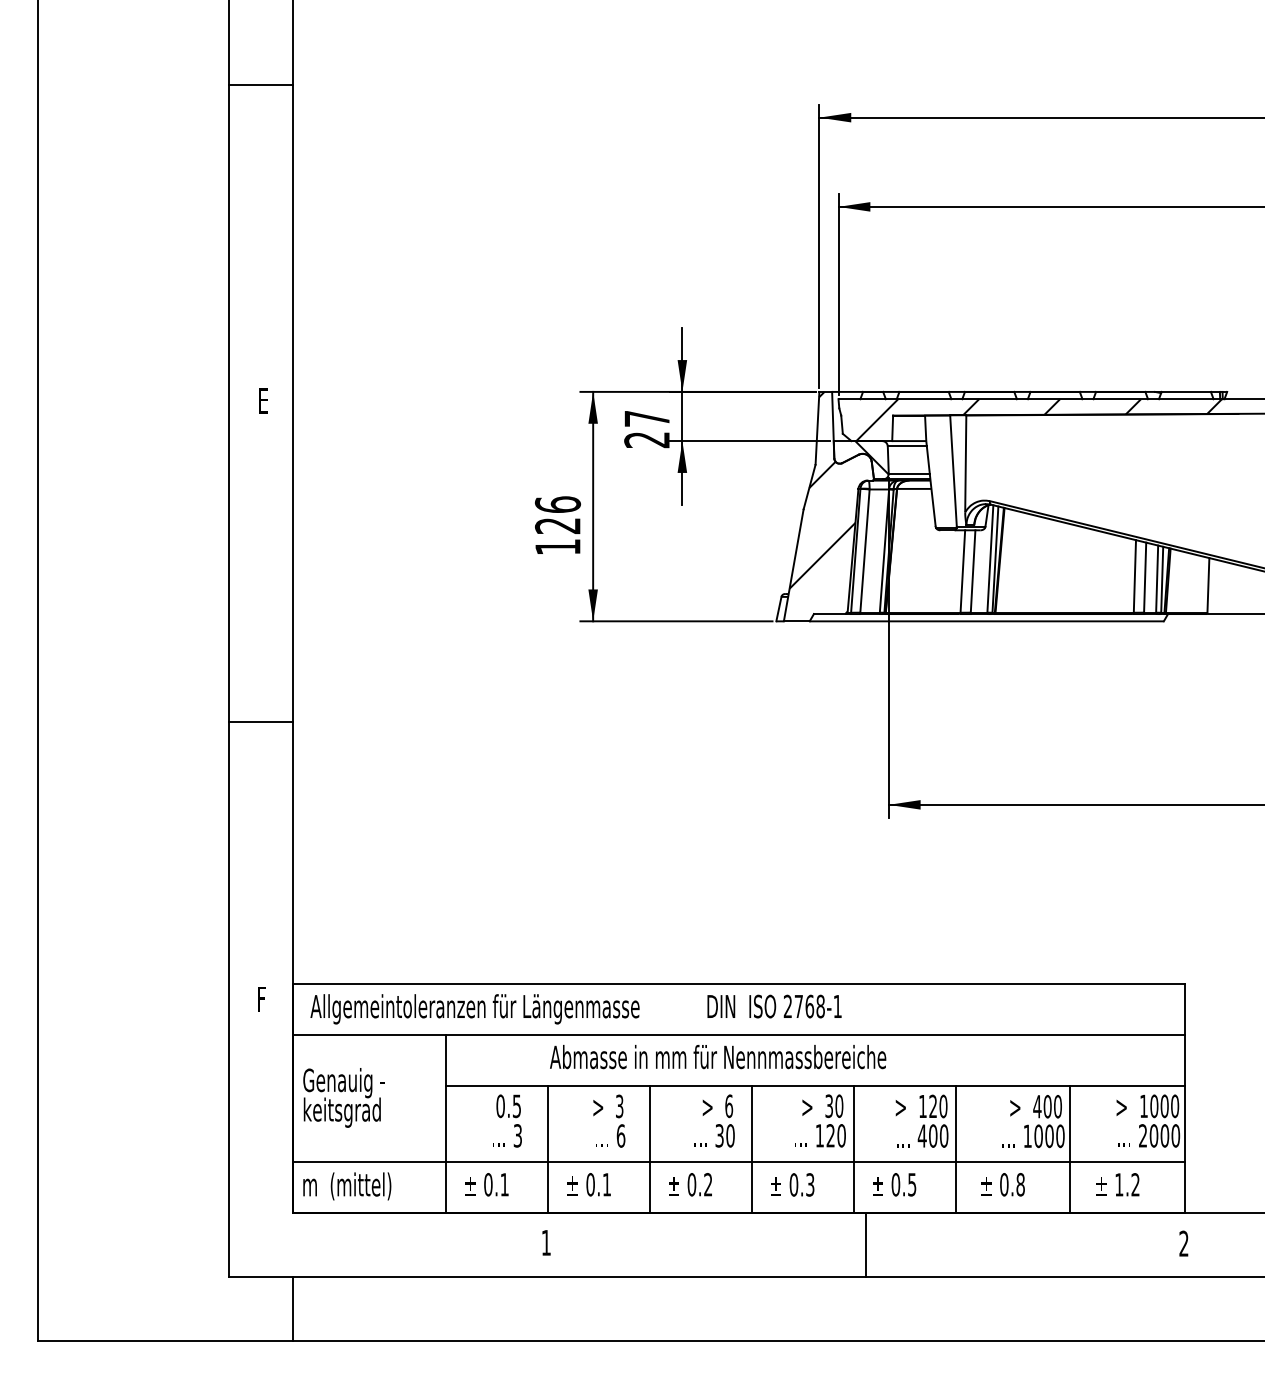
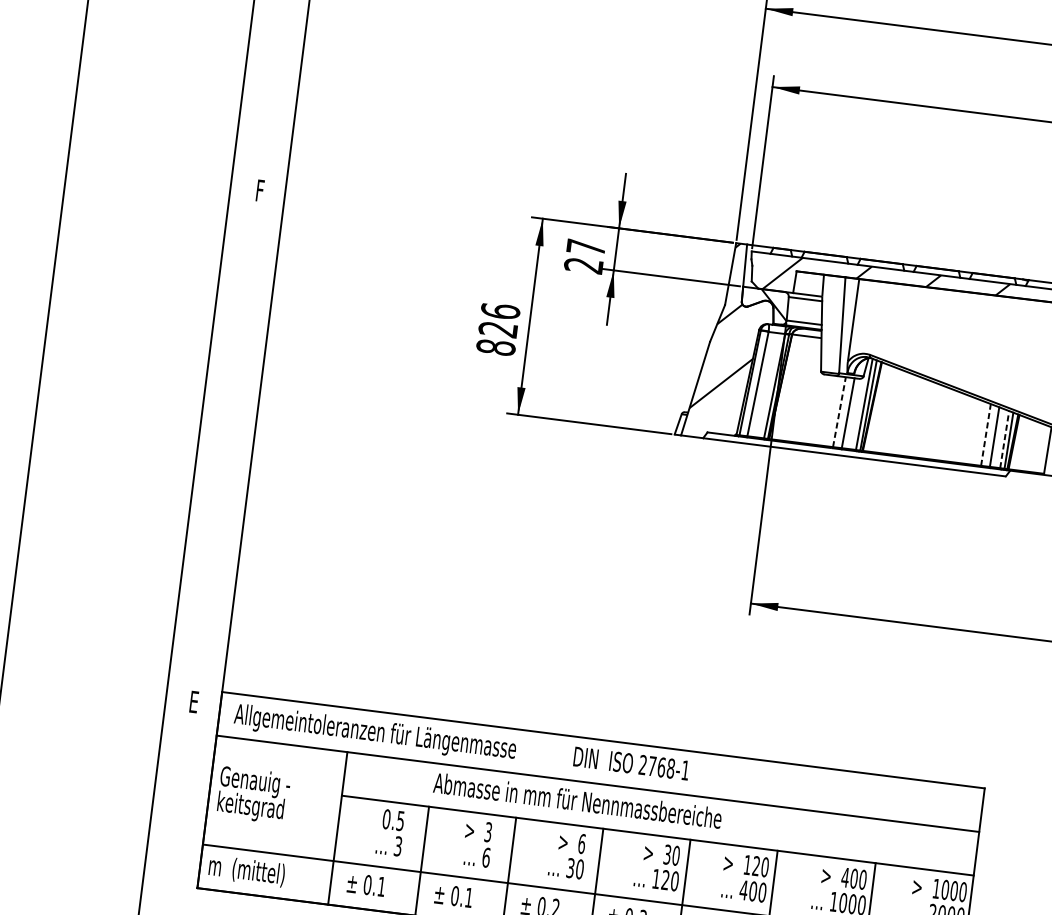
text: (263, 400) -> (260, 190), E -> F
text: (557, 546) -> (495, 346), 126 -> 826
line: (962, 571) -> (839, 412), solid -> dashed
line: (1134, 575) -> (985, 434), solid -> dashed
line: (1157, 579) -> (1004, 439), solid -> dashed
line: (260, 722) -> (222, 465), removed
text: (262, 1000) -> (194, 703), F -> E

